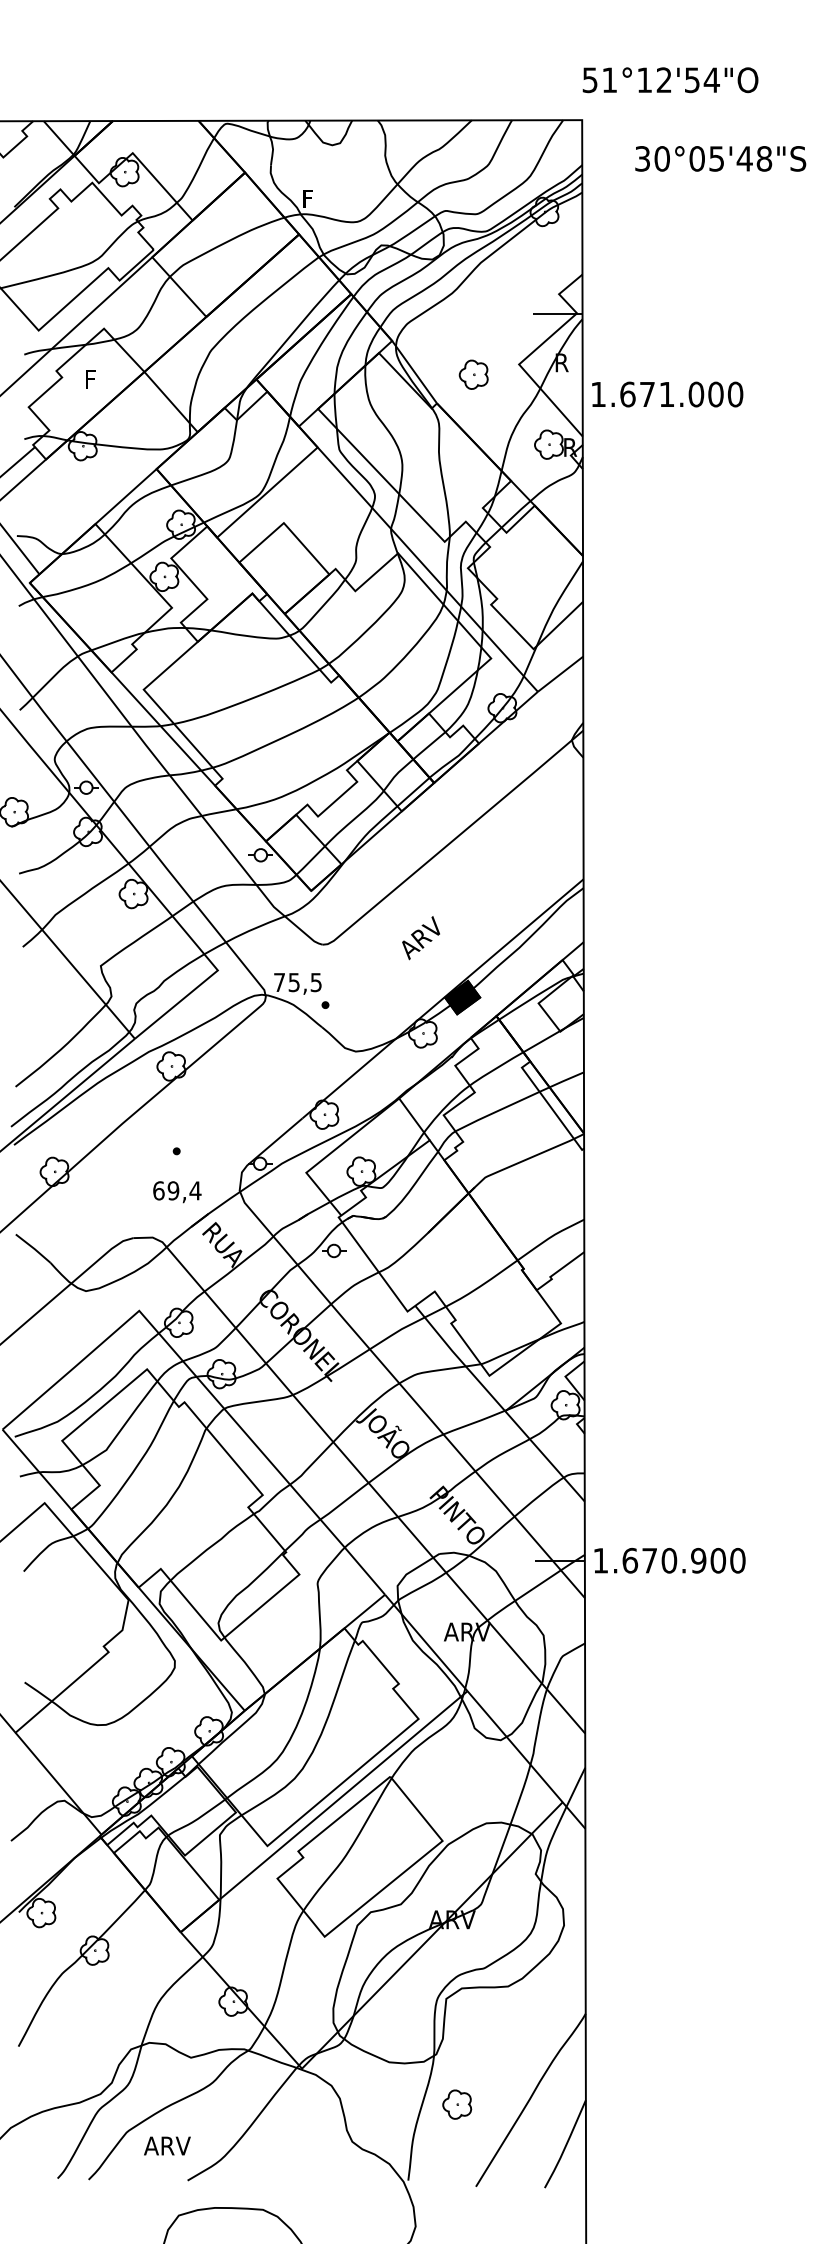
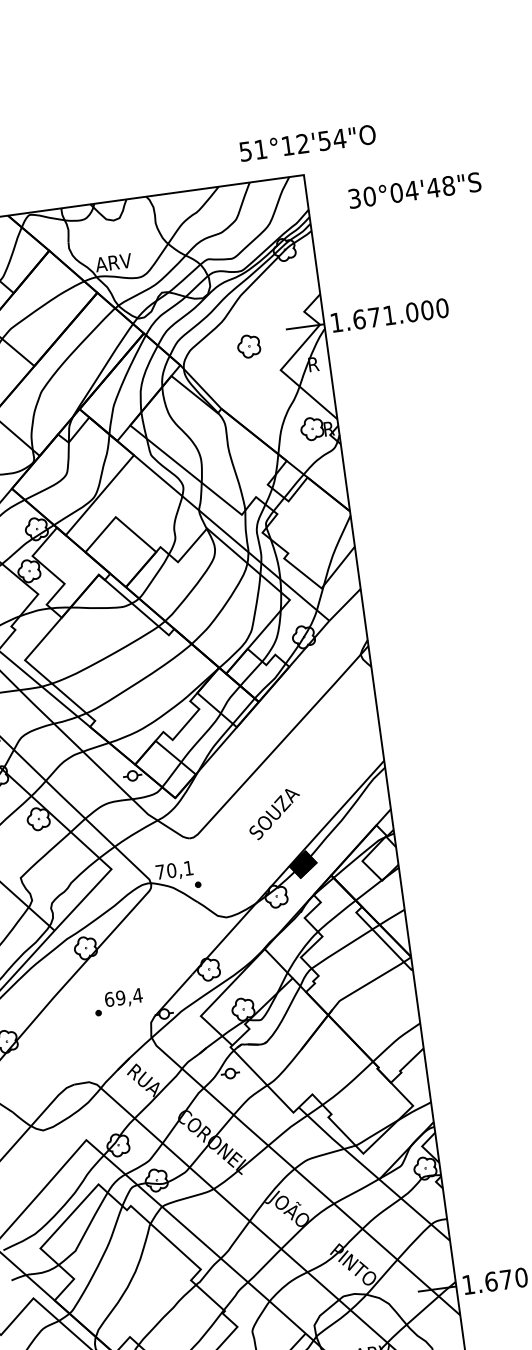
text: (670, 80) -> (307, 143), moved
text: (716, 158) -> (411, 190), 30°05'48"S -> 30°04'48"S
text: (324, 198) -> (113, 262), F -> ARV
part: (473, 374) -> (248, 346), moved
text: (667, 394) -> (389, 315), moved
text: (435, 929) -> (275, 814), ARV -> SOUZA
text: (304, 982) -> (179, 869), 75,5 -> 70,1
text: (177, 1192) -> (124, 998), moved

